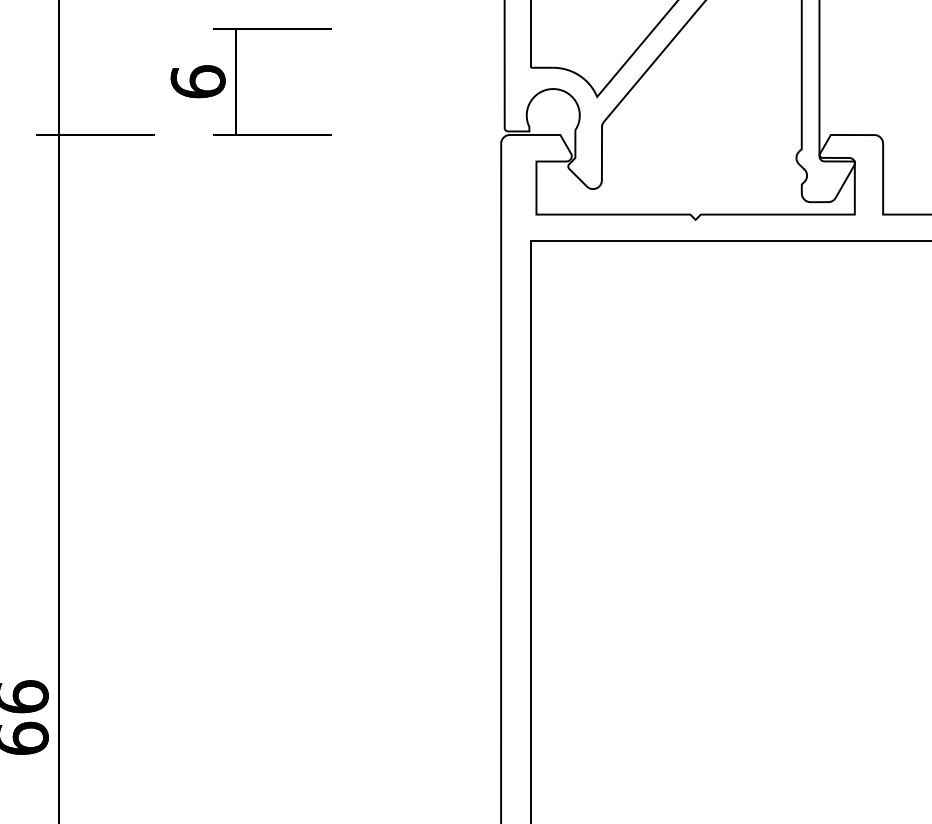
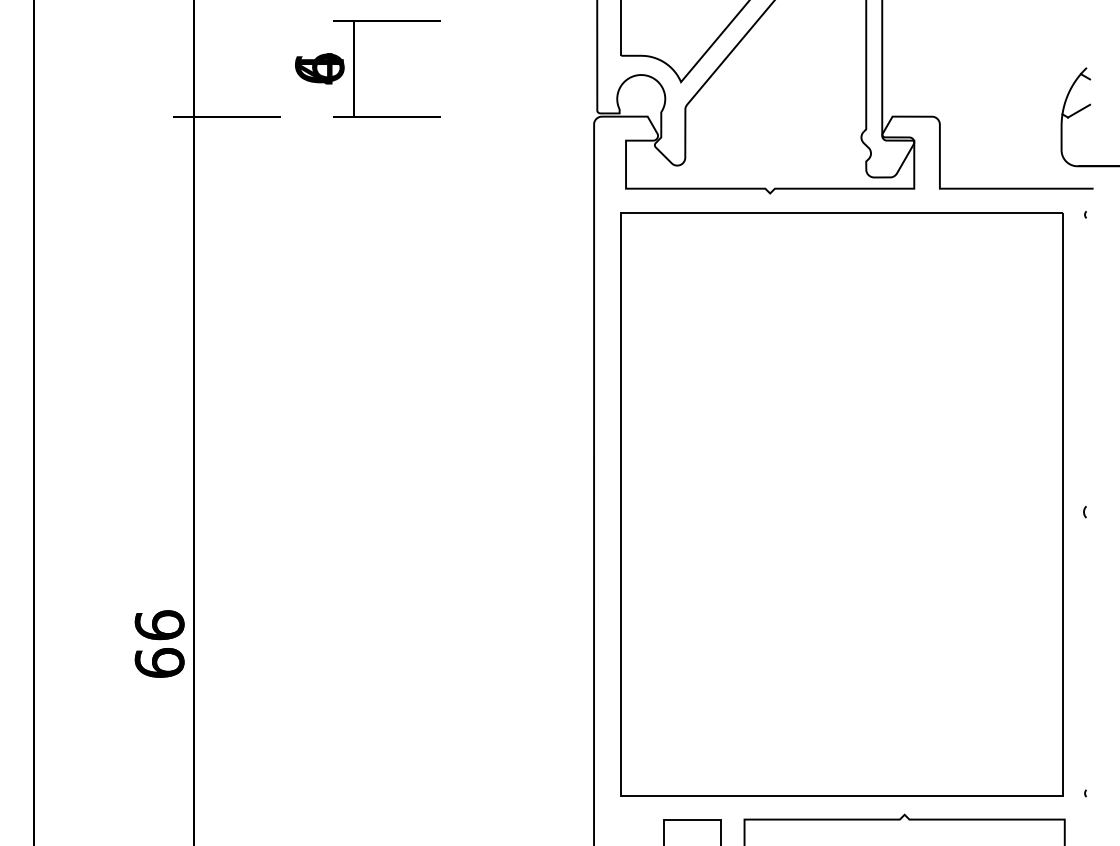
text: (197, 81) -> (319, 68), 6 -> 4

